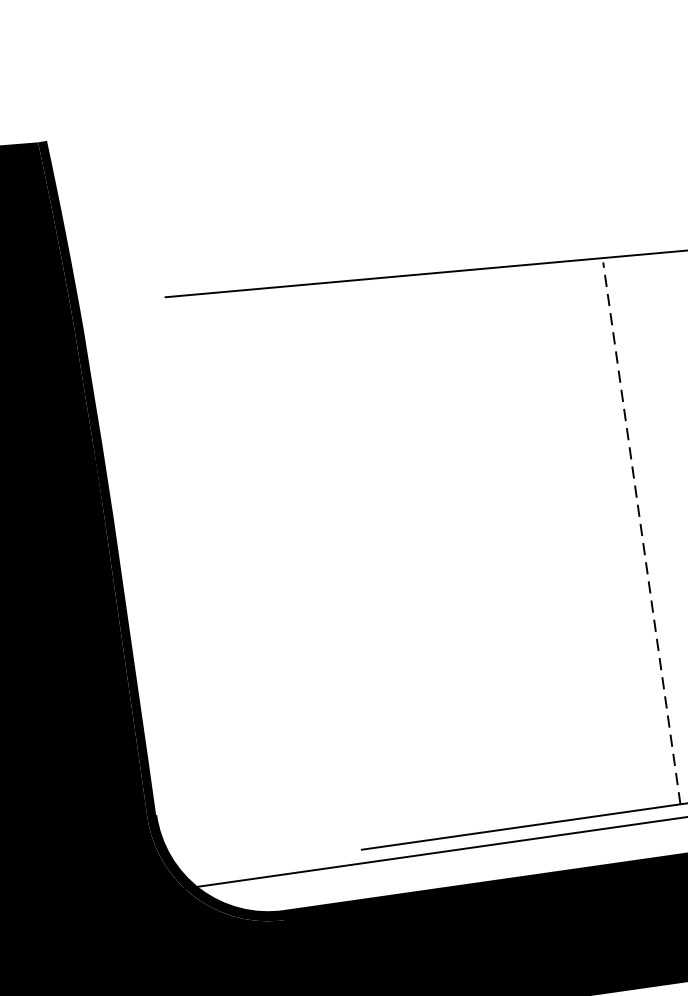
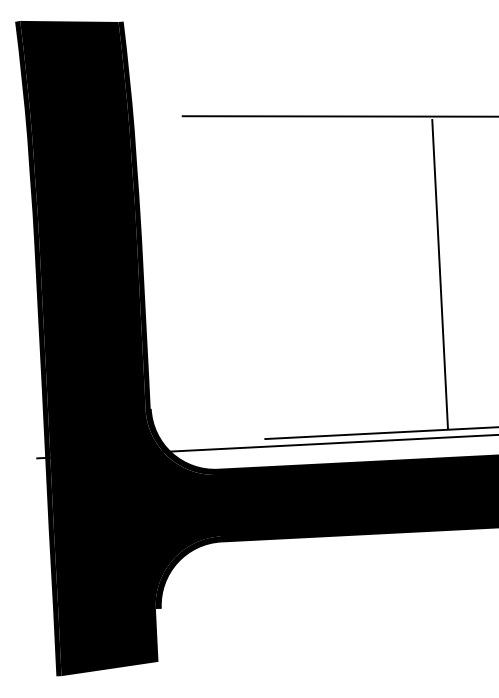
line: (642, 533) -> (440, 274), dashed -> solid

